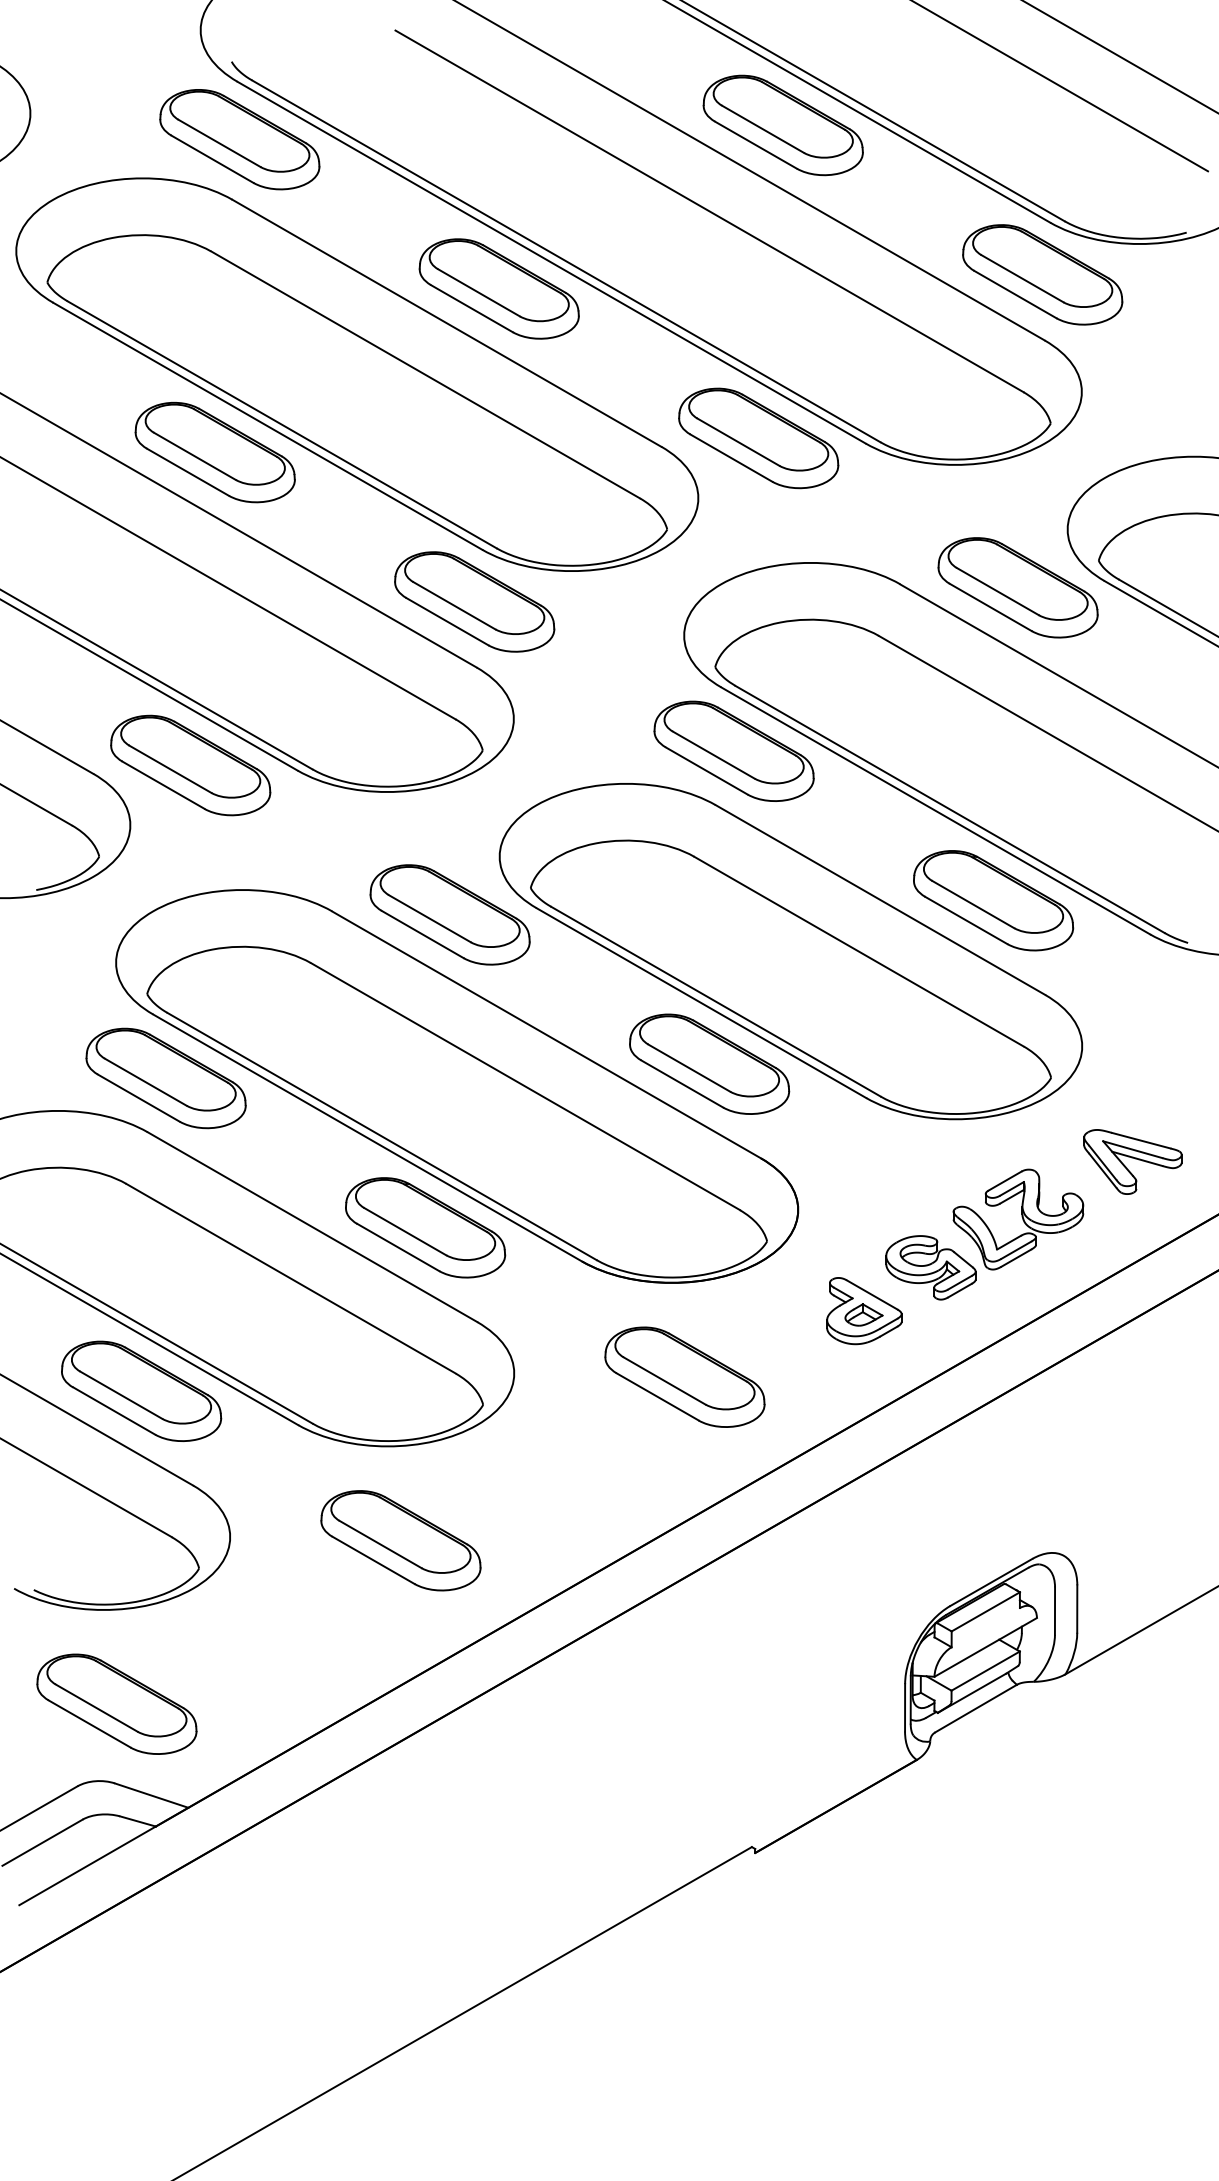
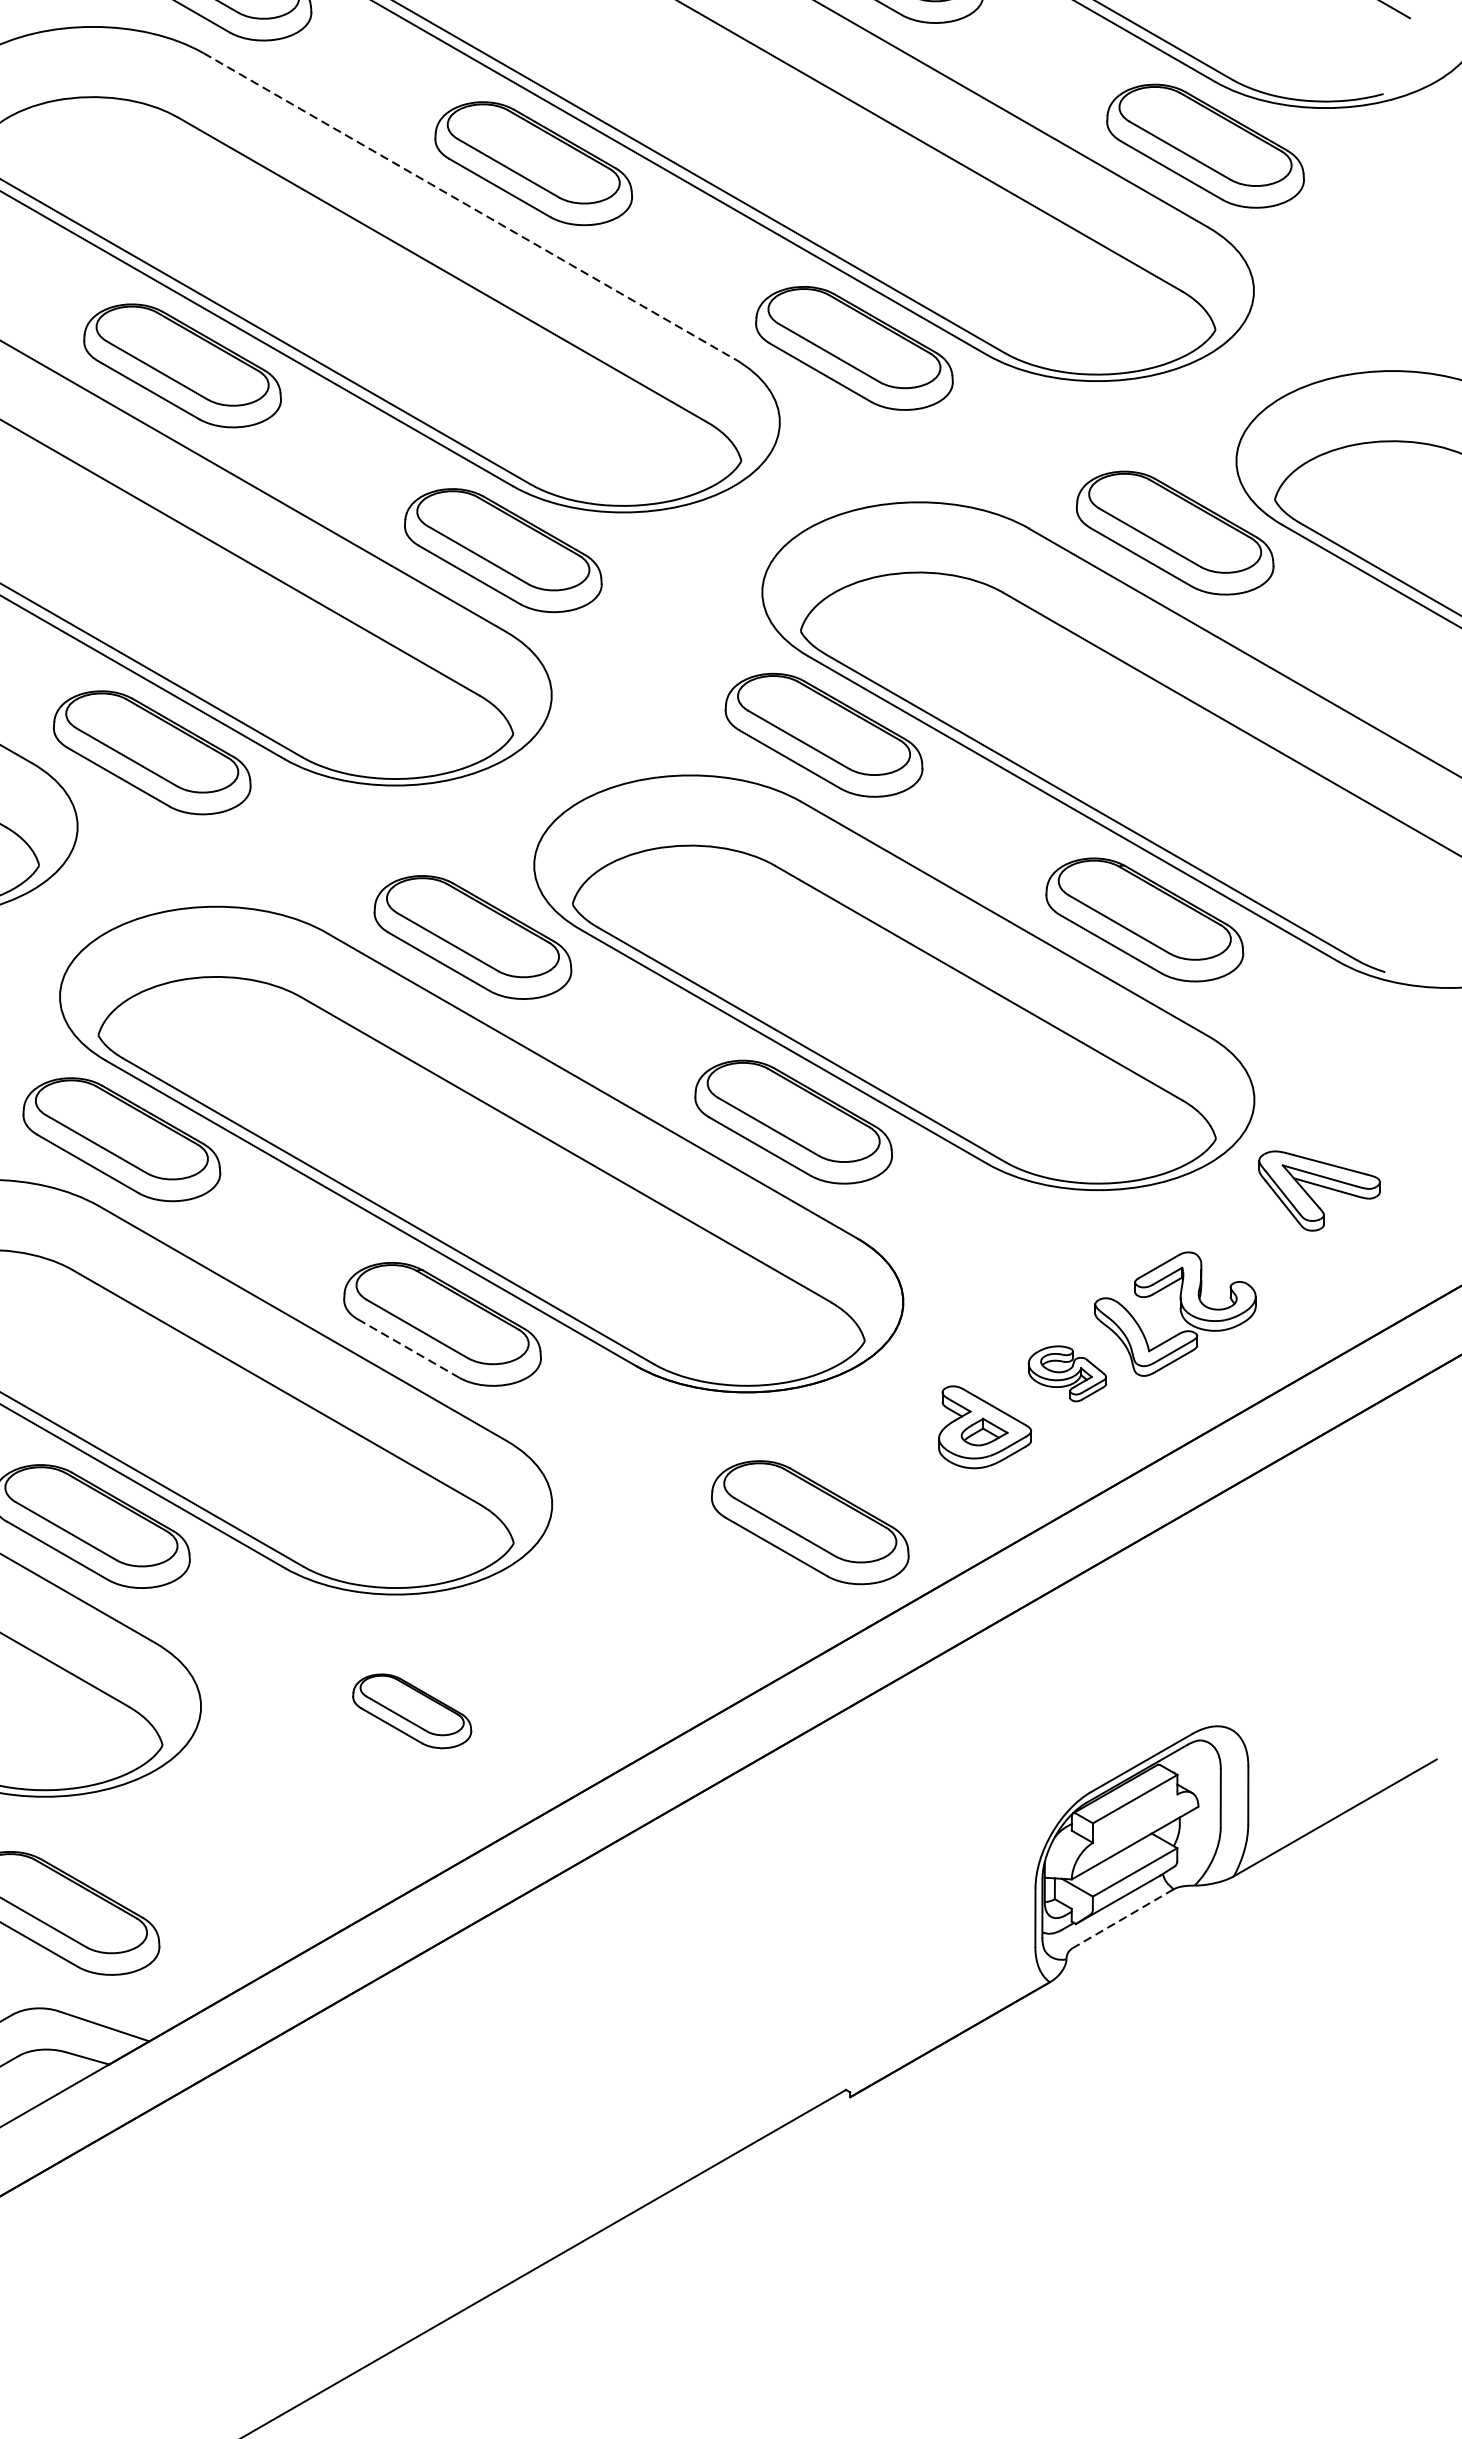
line: (446, 323) -> (468, 206), solid -> dashed
part: (1132, 1161) -> (1319, 1190), moved
line: (397, 1247) -> (407, 1348), solid -> dashed
part: (930, 1267) -> (1066, 1373), size x0.7
part: (684, 1376) -> (809, 1521), moved
part: (400, 1540) -> (411, 1710), size x0.6
line: (975, 1708) -> (1122, 1918), solid -> dashed

